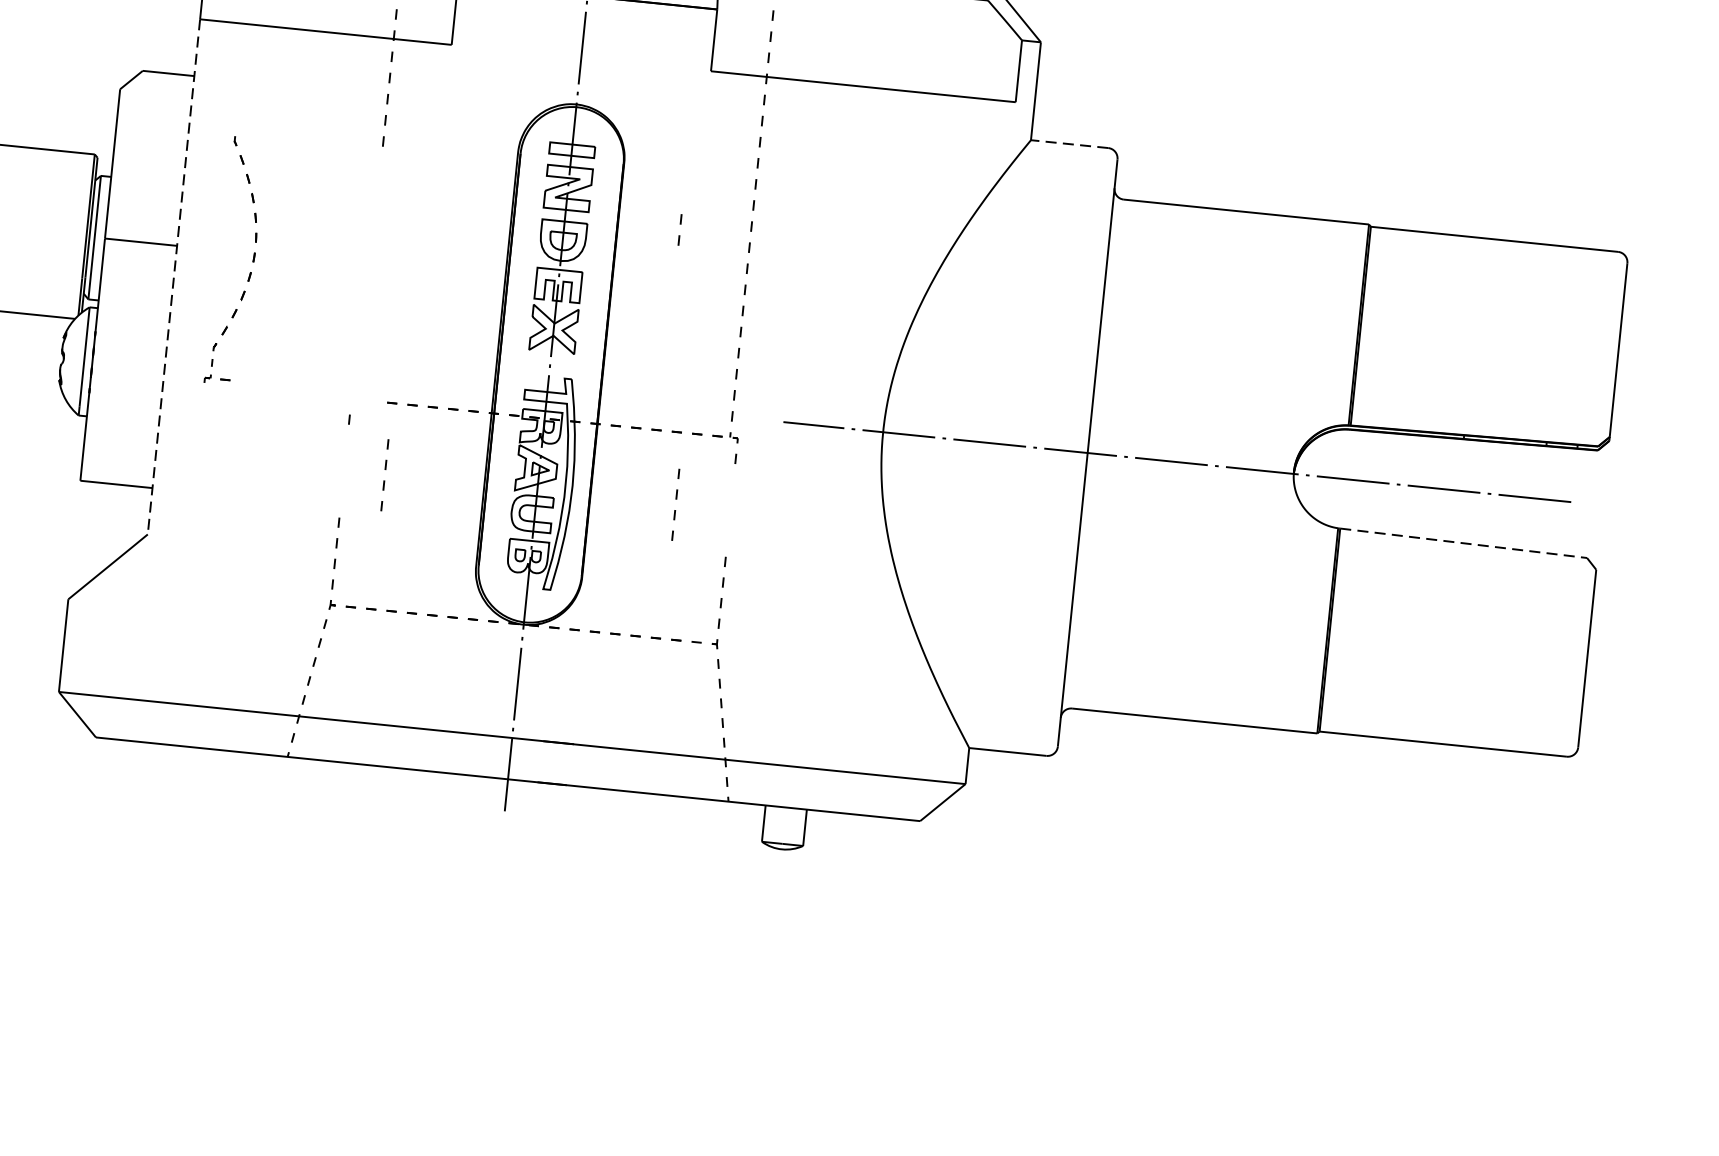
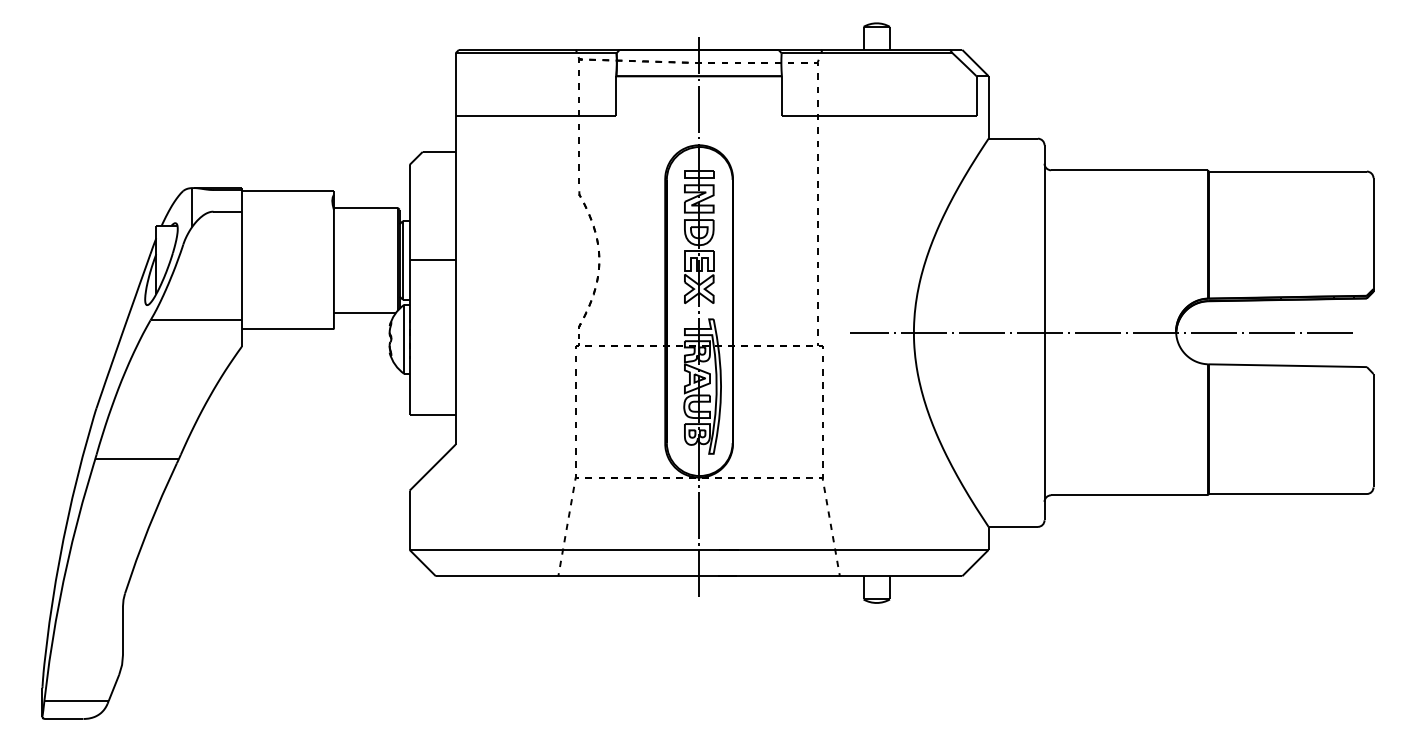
line: (1069, 143) -> (1013, 138), dashed -> solid
line: (680, 224) -> (772, 214), removed
part: (252, 261) -> (598, 269), moved
line: (173, 277) -> (455, 280), dashed -> solid
line: (385, 469) -> (575, 388), moved
line: (676, 499) -> (822, 388), moved
line: (1462, 542) -> (1287, 365), dashed -> solid

